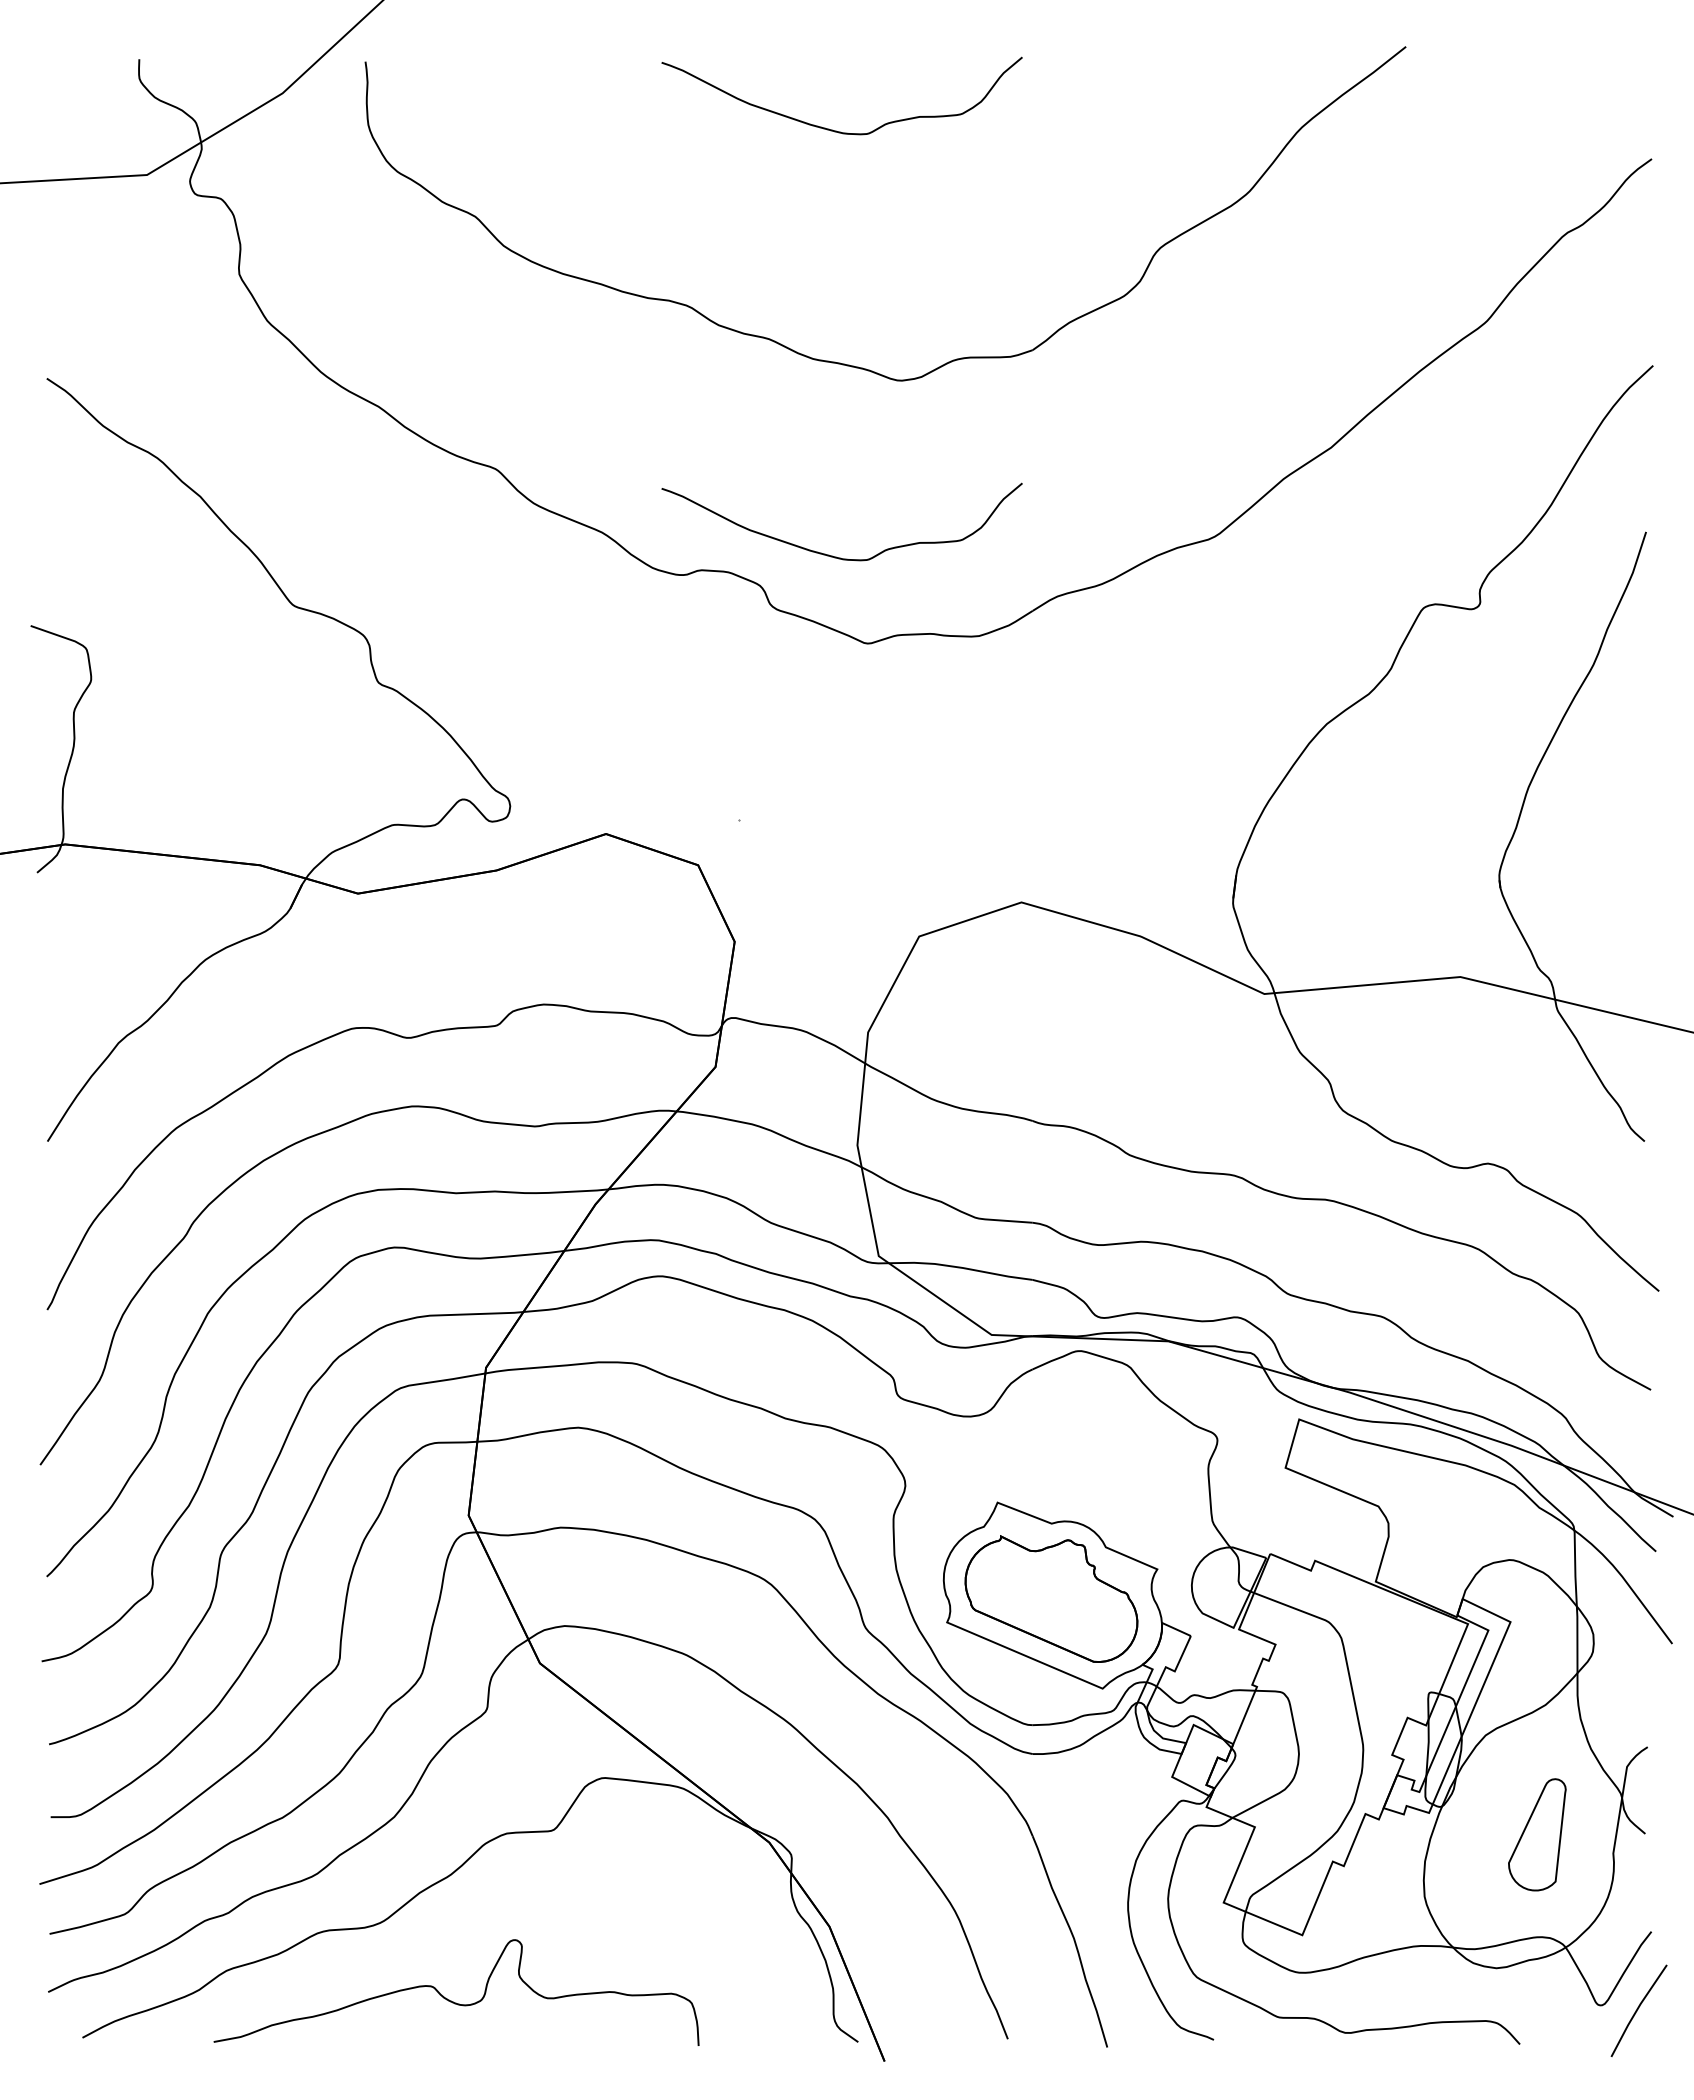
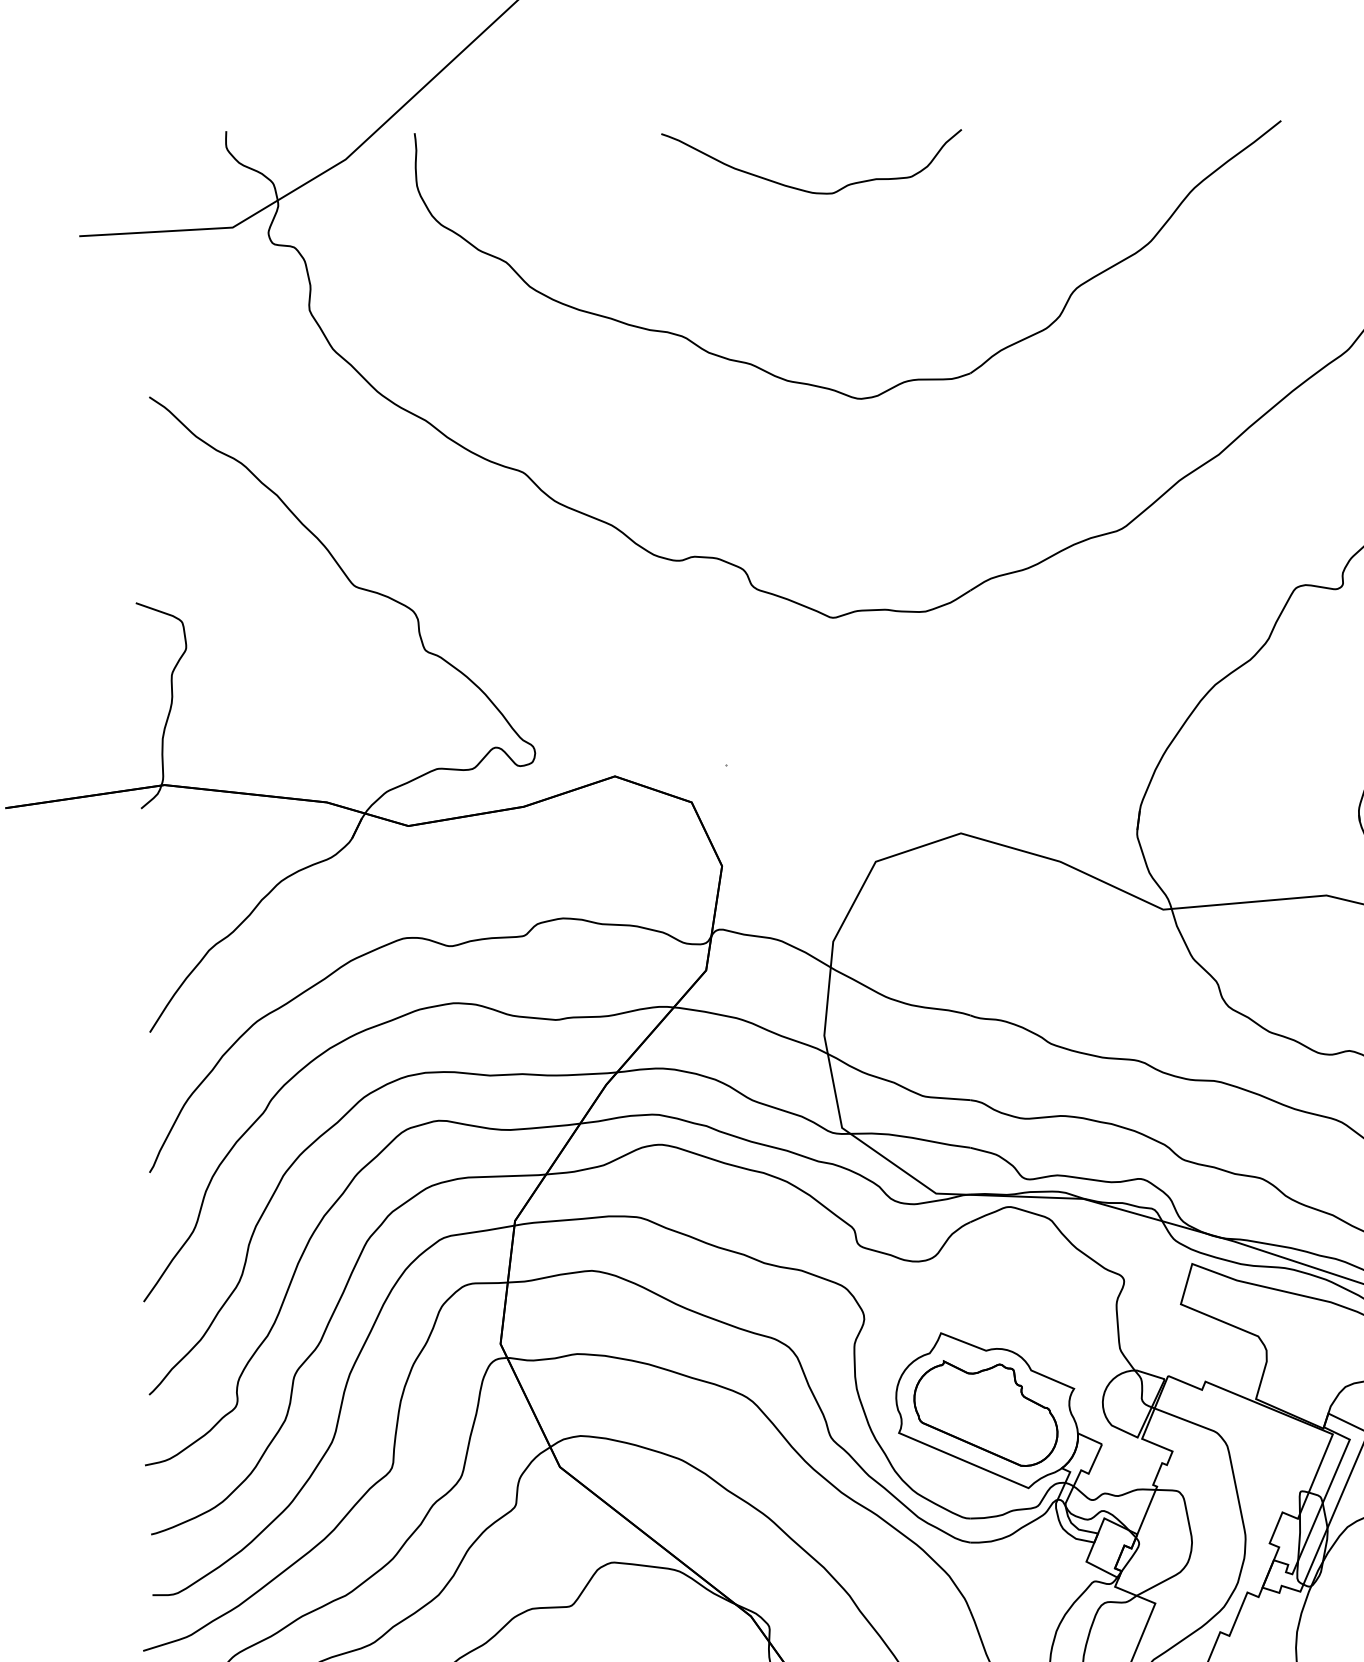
curve: (829, 554) -> (801, 543), removed

